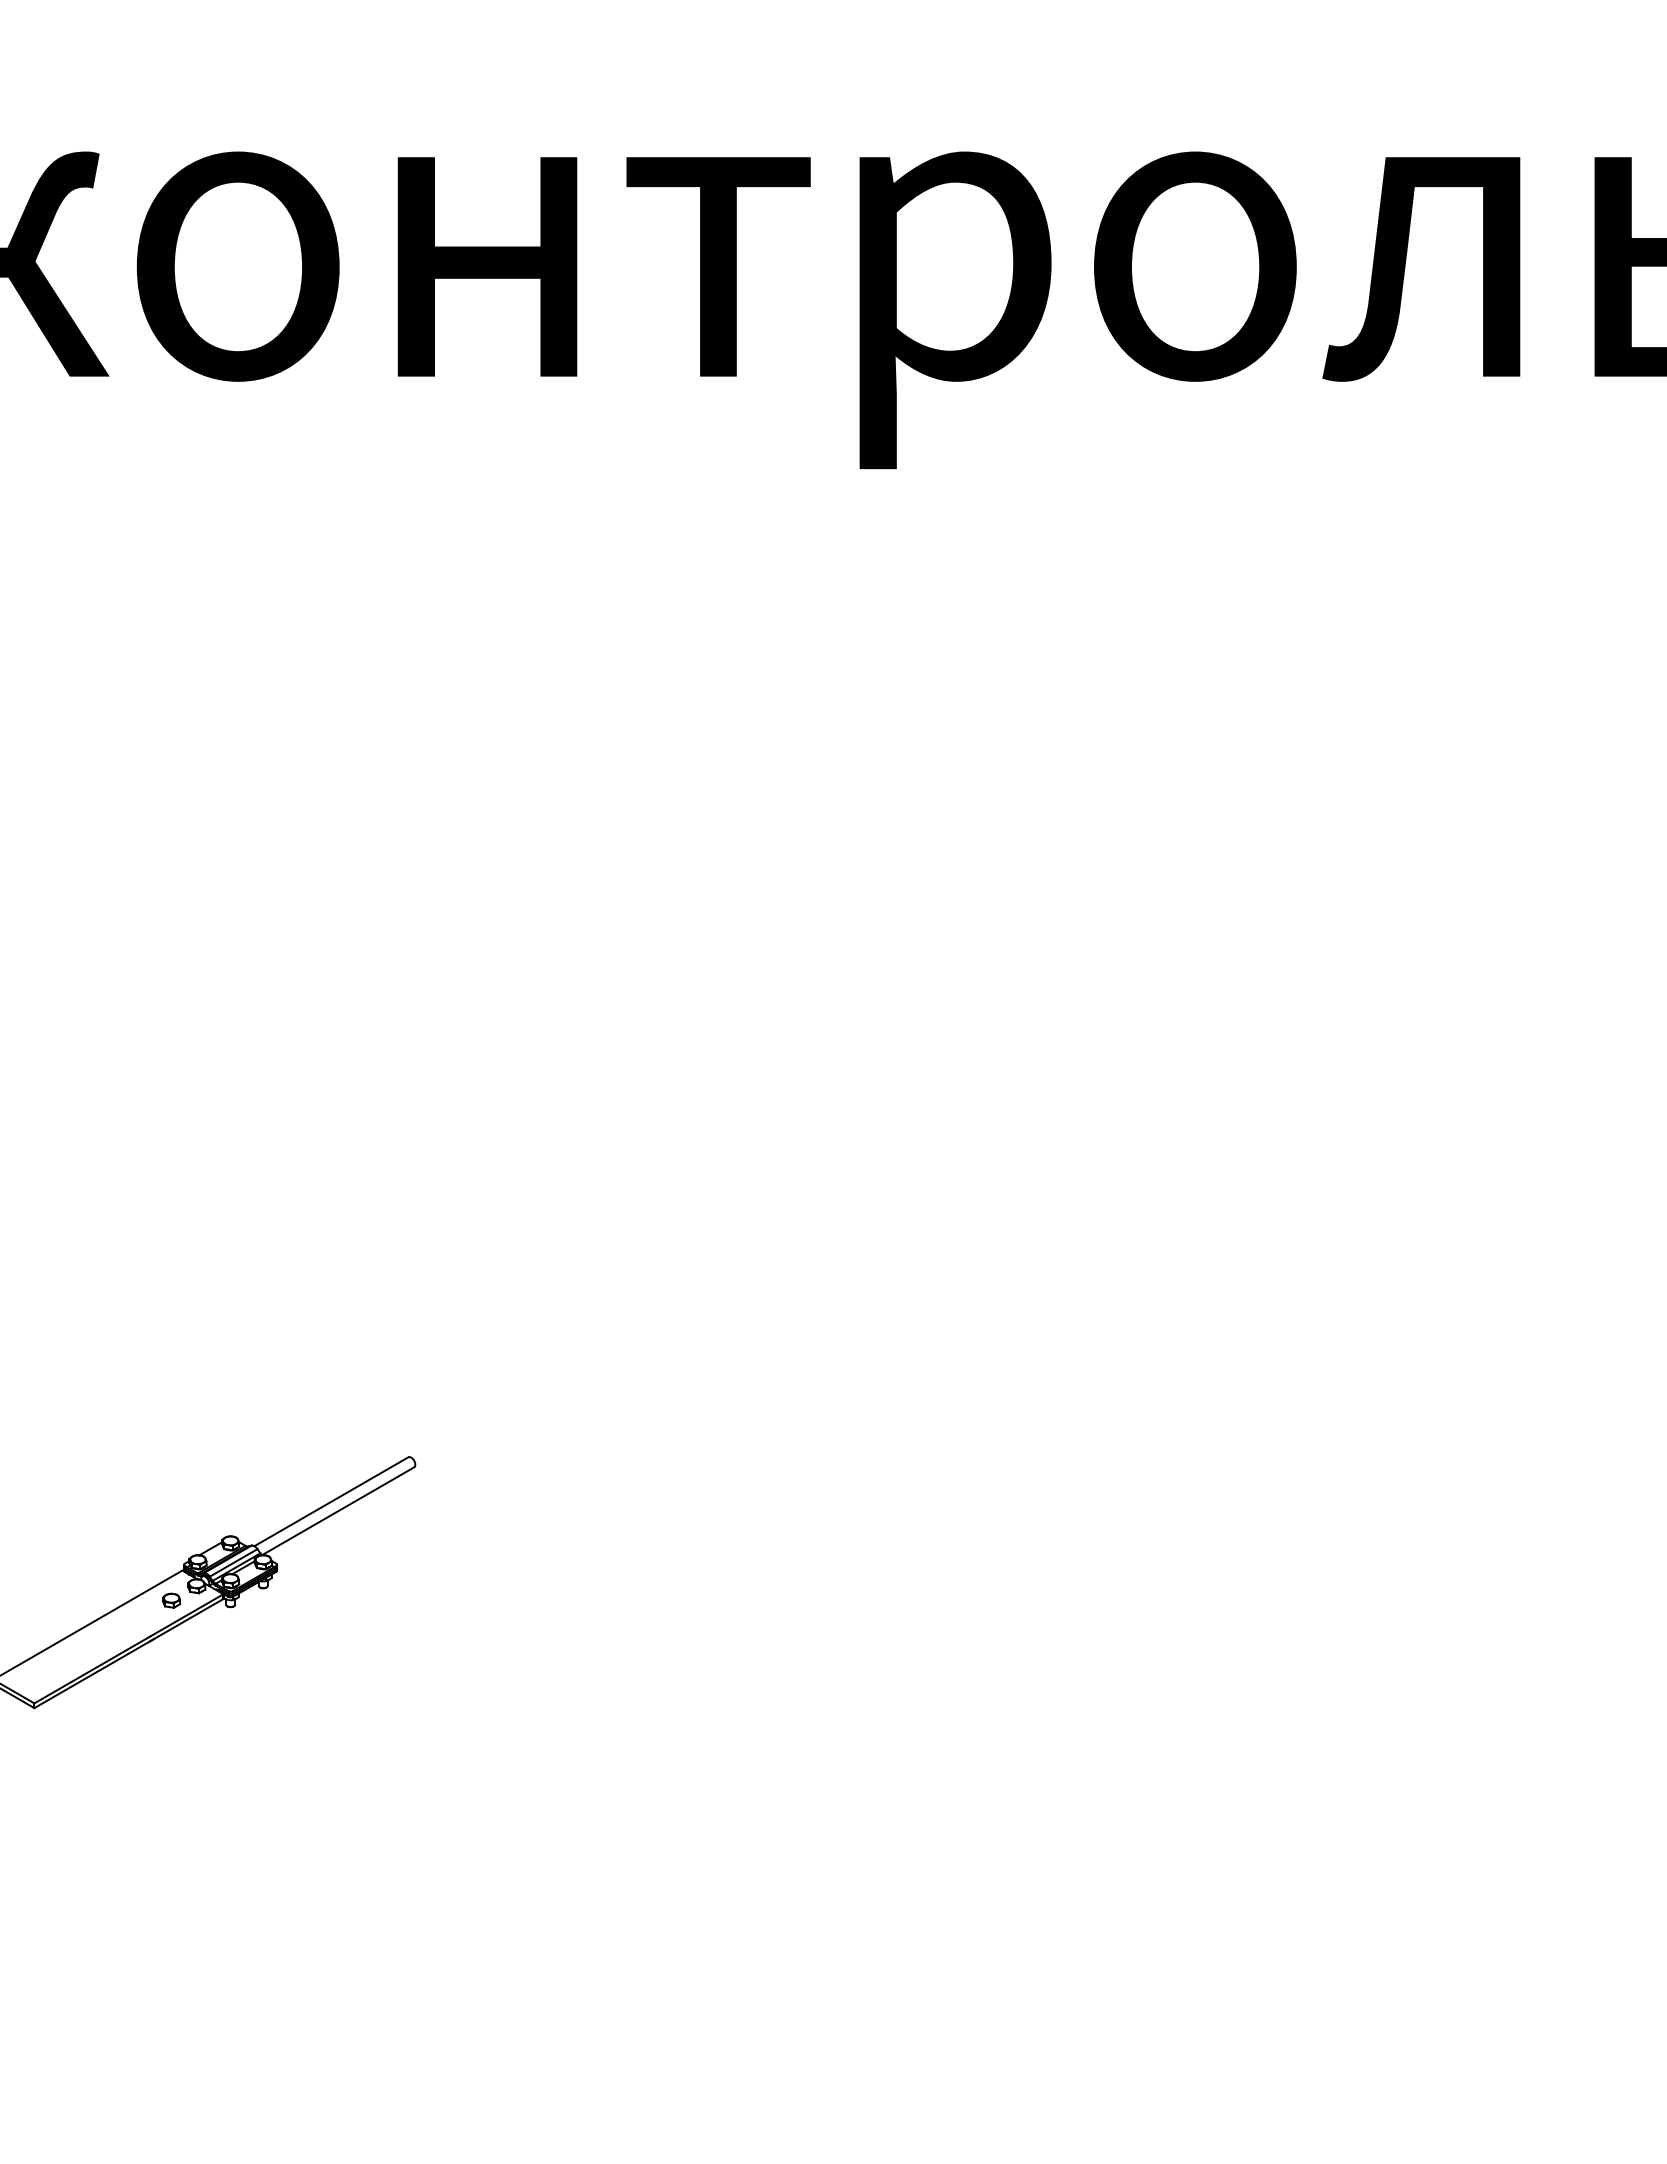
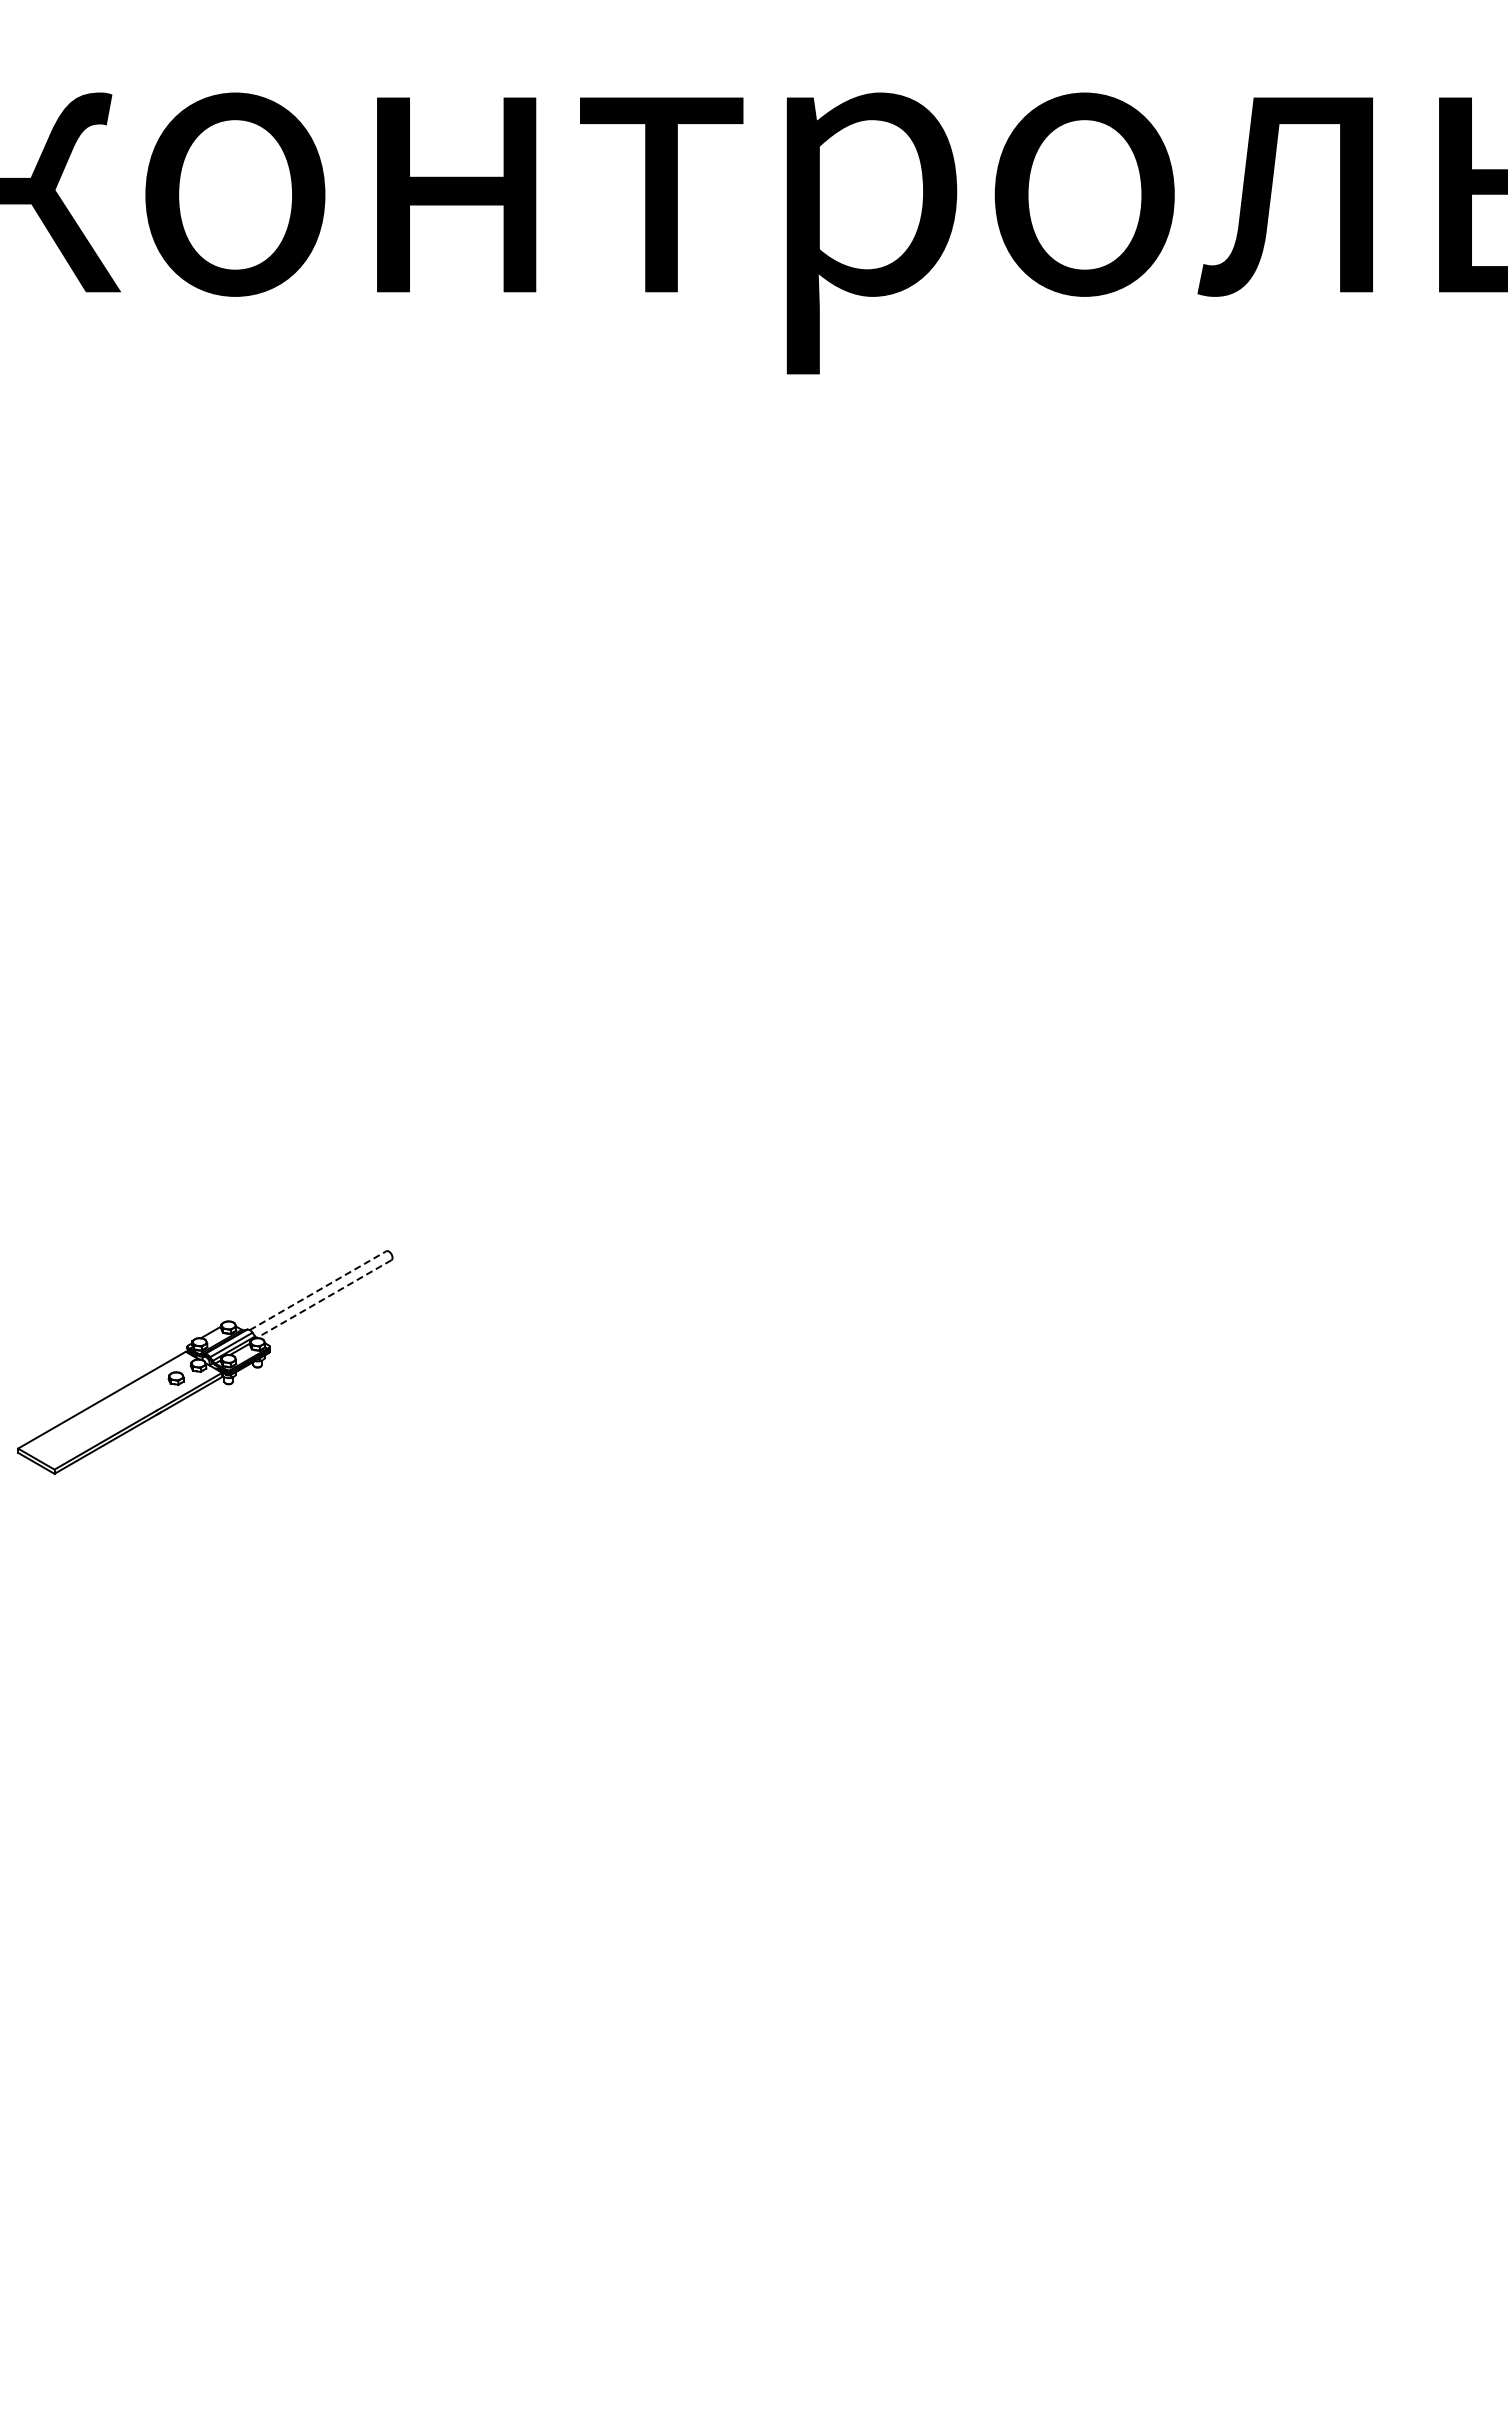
line: (331, 1501) -> (318, 1290), solid -> dashed
line: (338, 1511) -> (324, 1299), solid -> dashed

